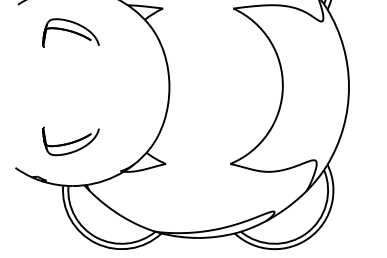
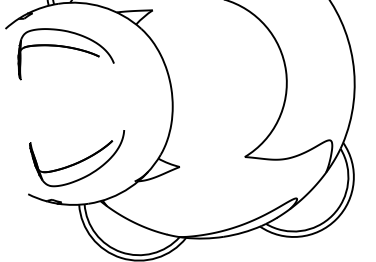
part: (70, 32) -> (62, 48), size x1.67
part: (70, 141) -> (79, 159), size x1.67

